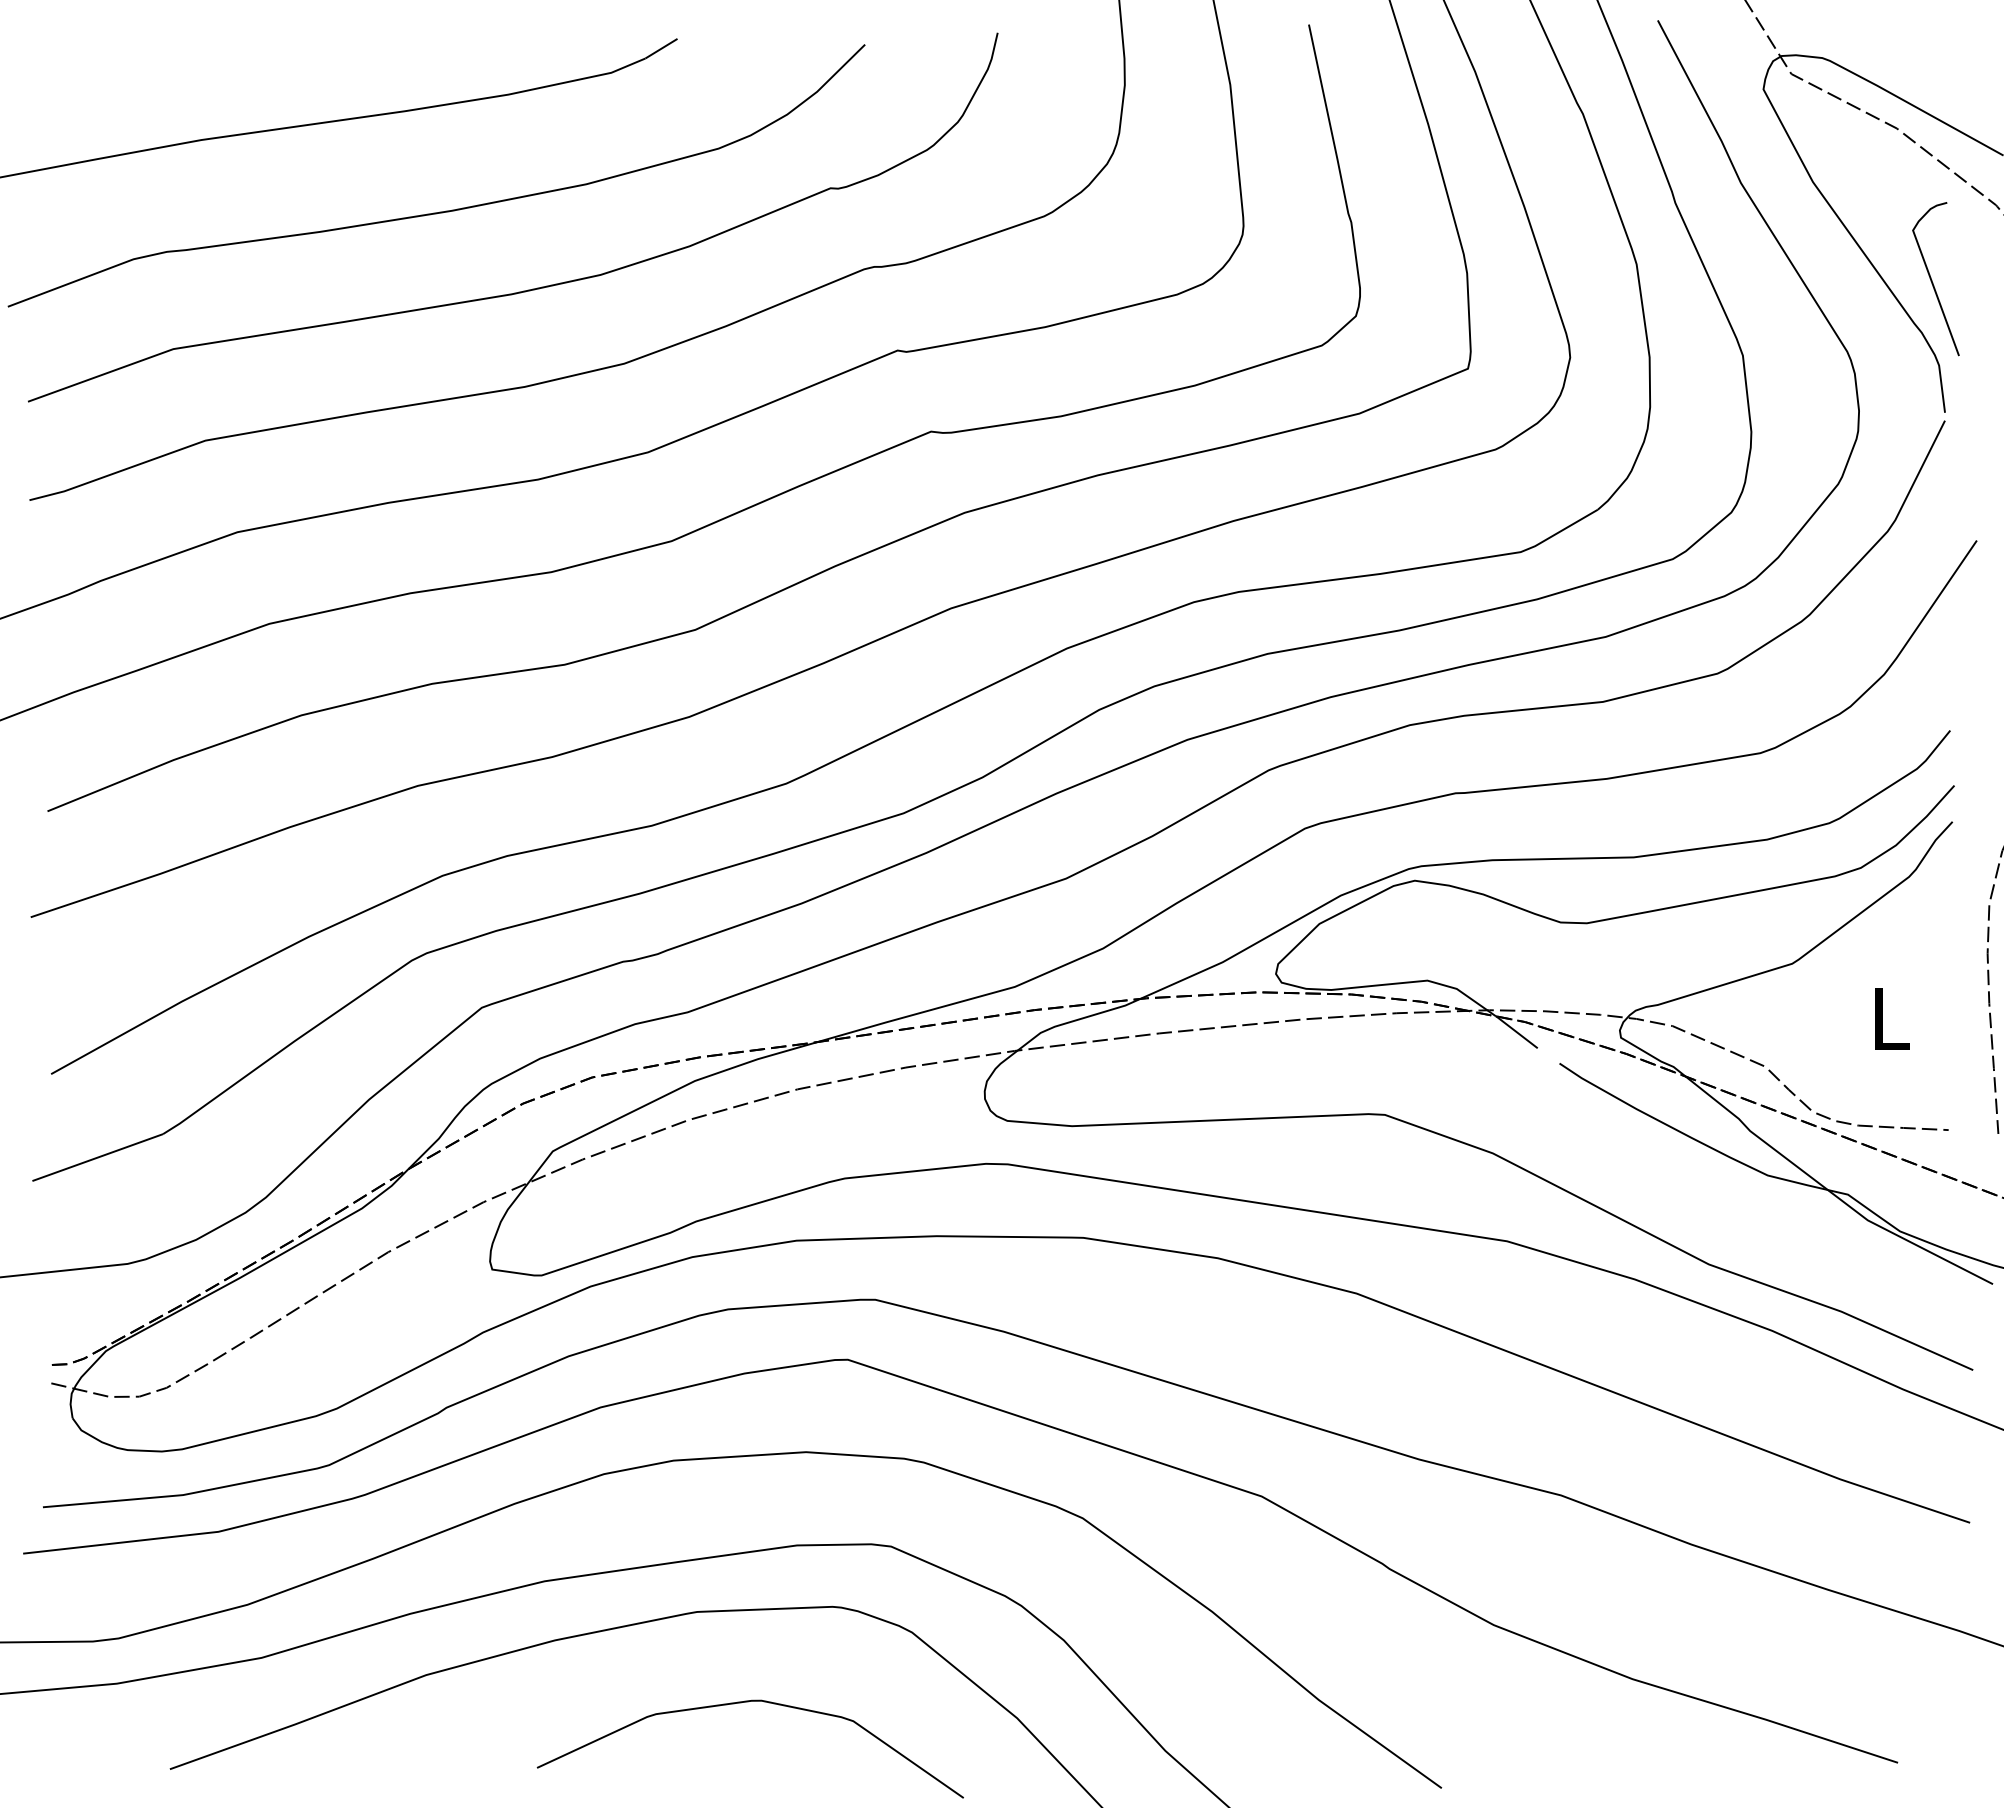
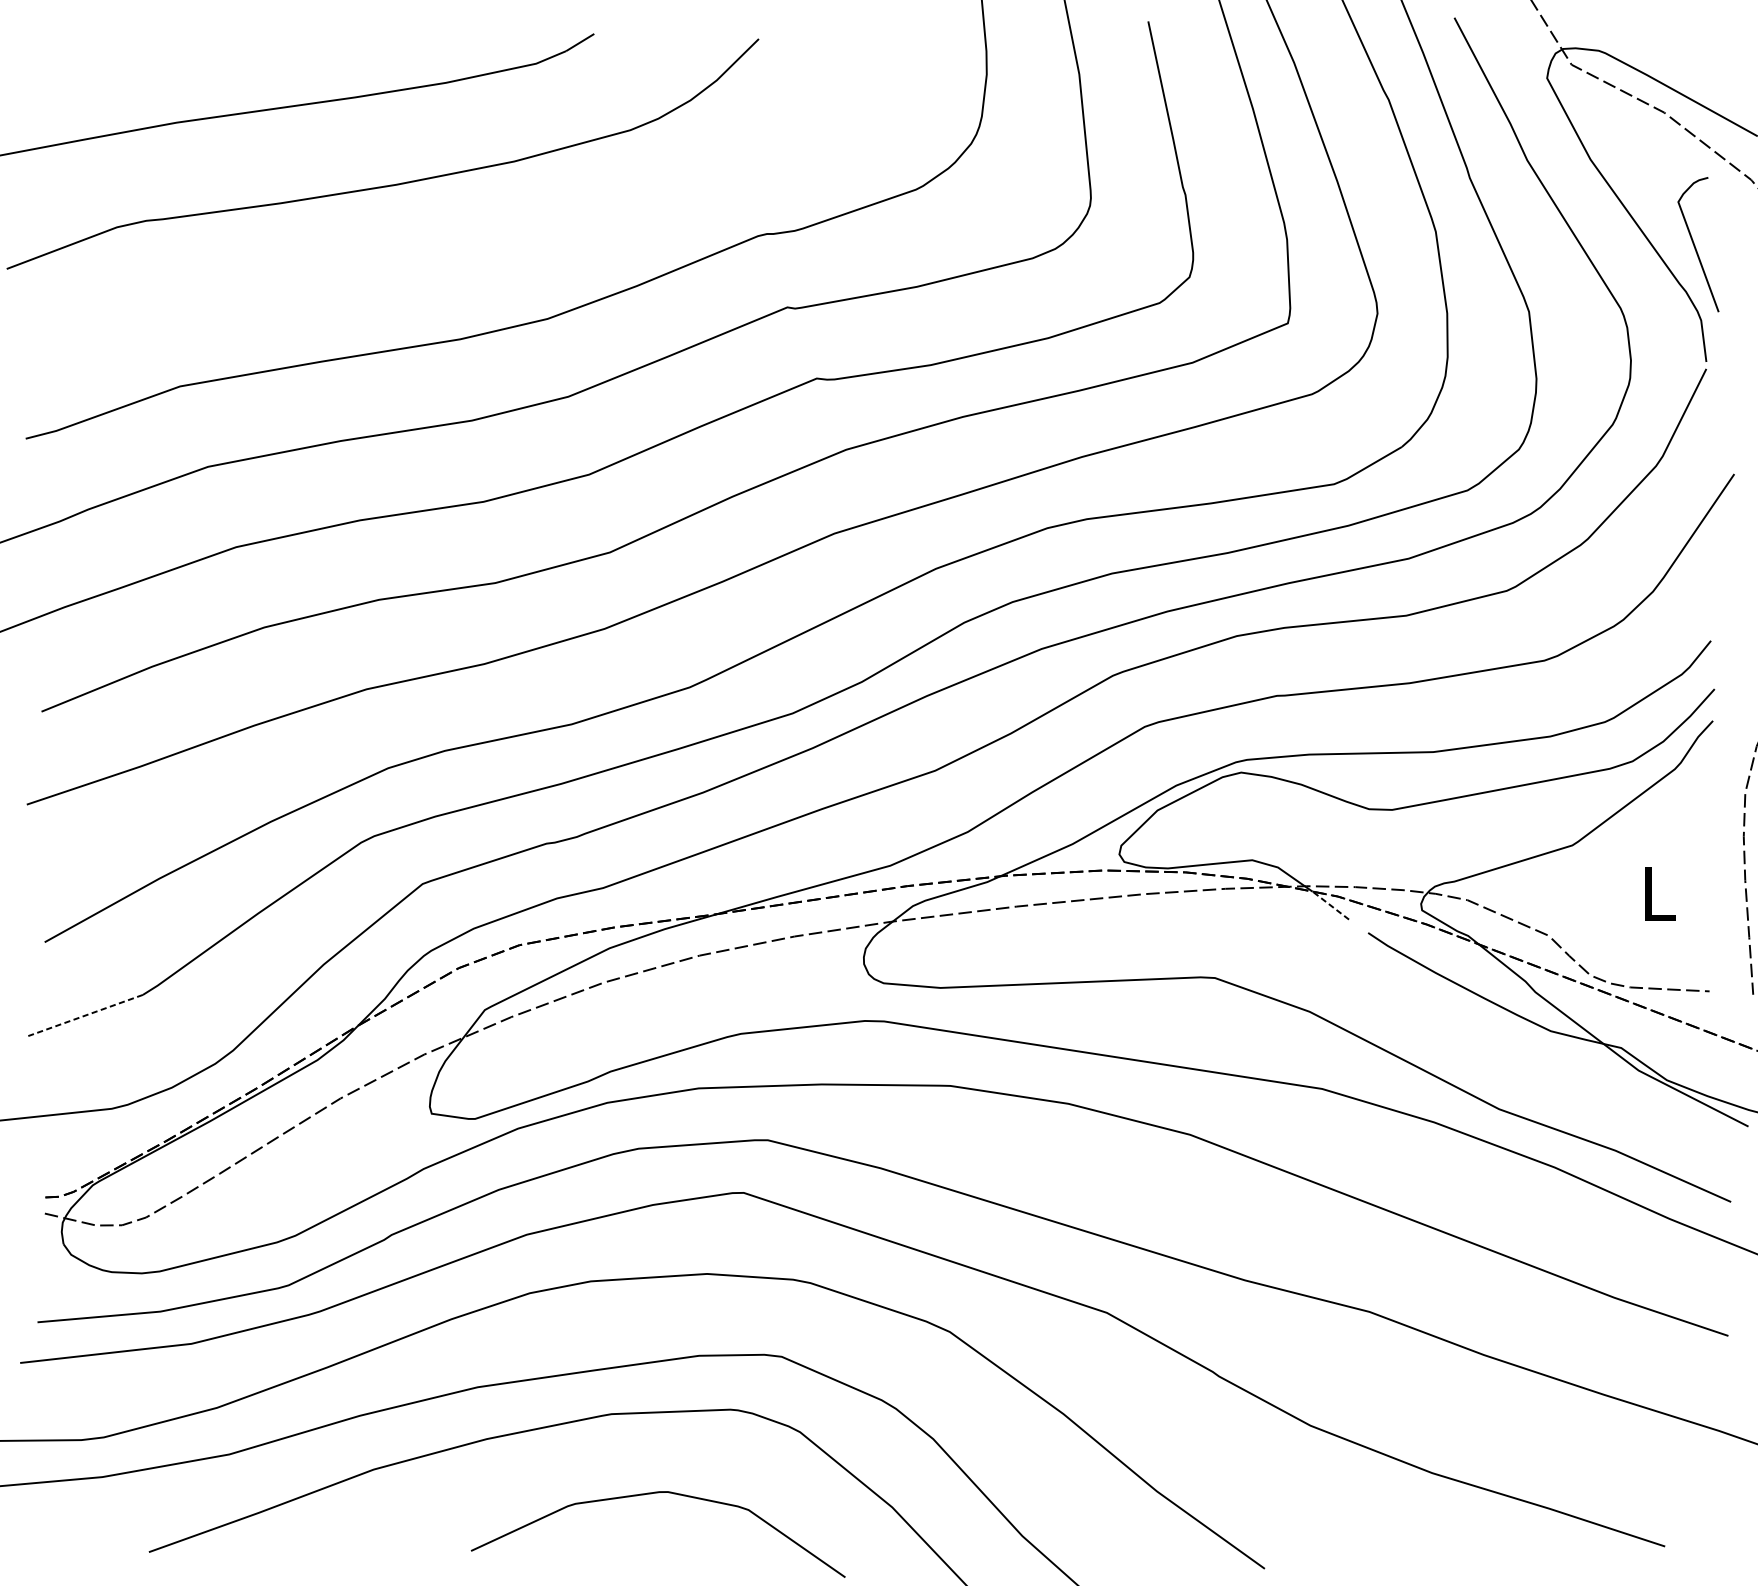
curve: (532, 288) -> (467, 252), removed
line: (1515, 1031) -> (1329, 904), solid -> dashed
line: (97, 1157) -> (85, 1015), solid -> dashed

